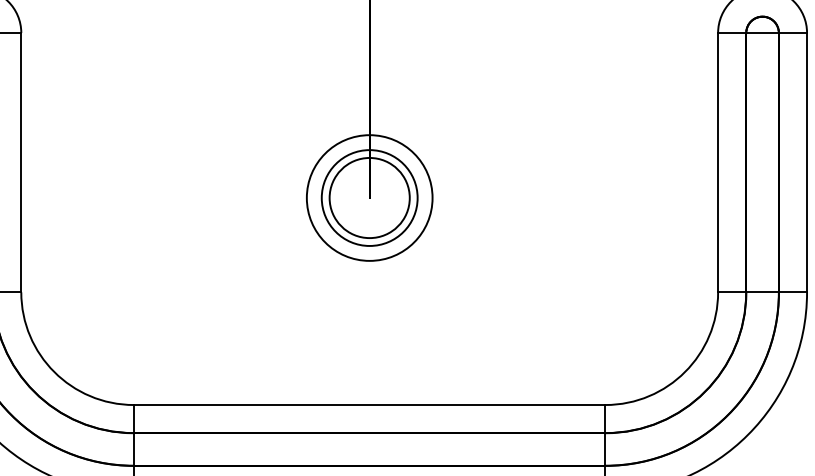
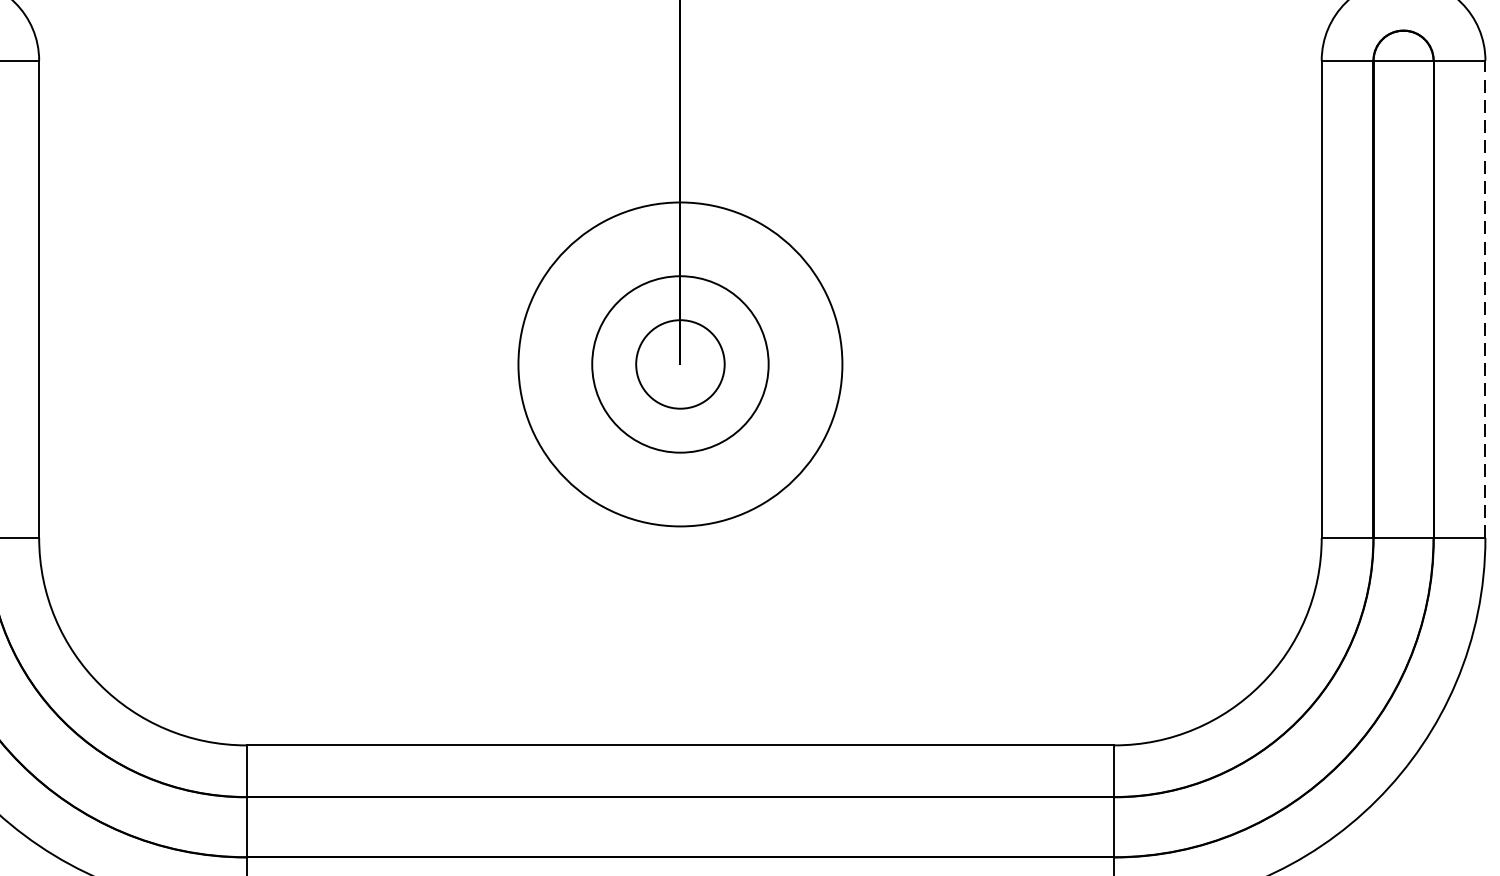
line: (807, 162) -> (1486, 299), solid -> dashed
circle: (369, 197) -> (680, 363), size x0.6
circle: (369, 197) -> (680, 363), size x1.4

